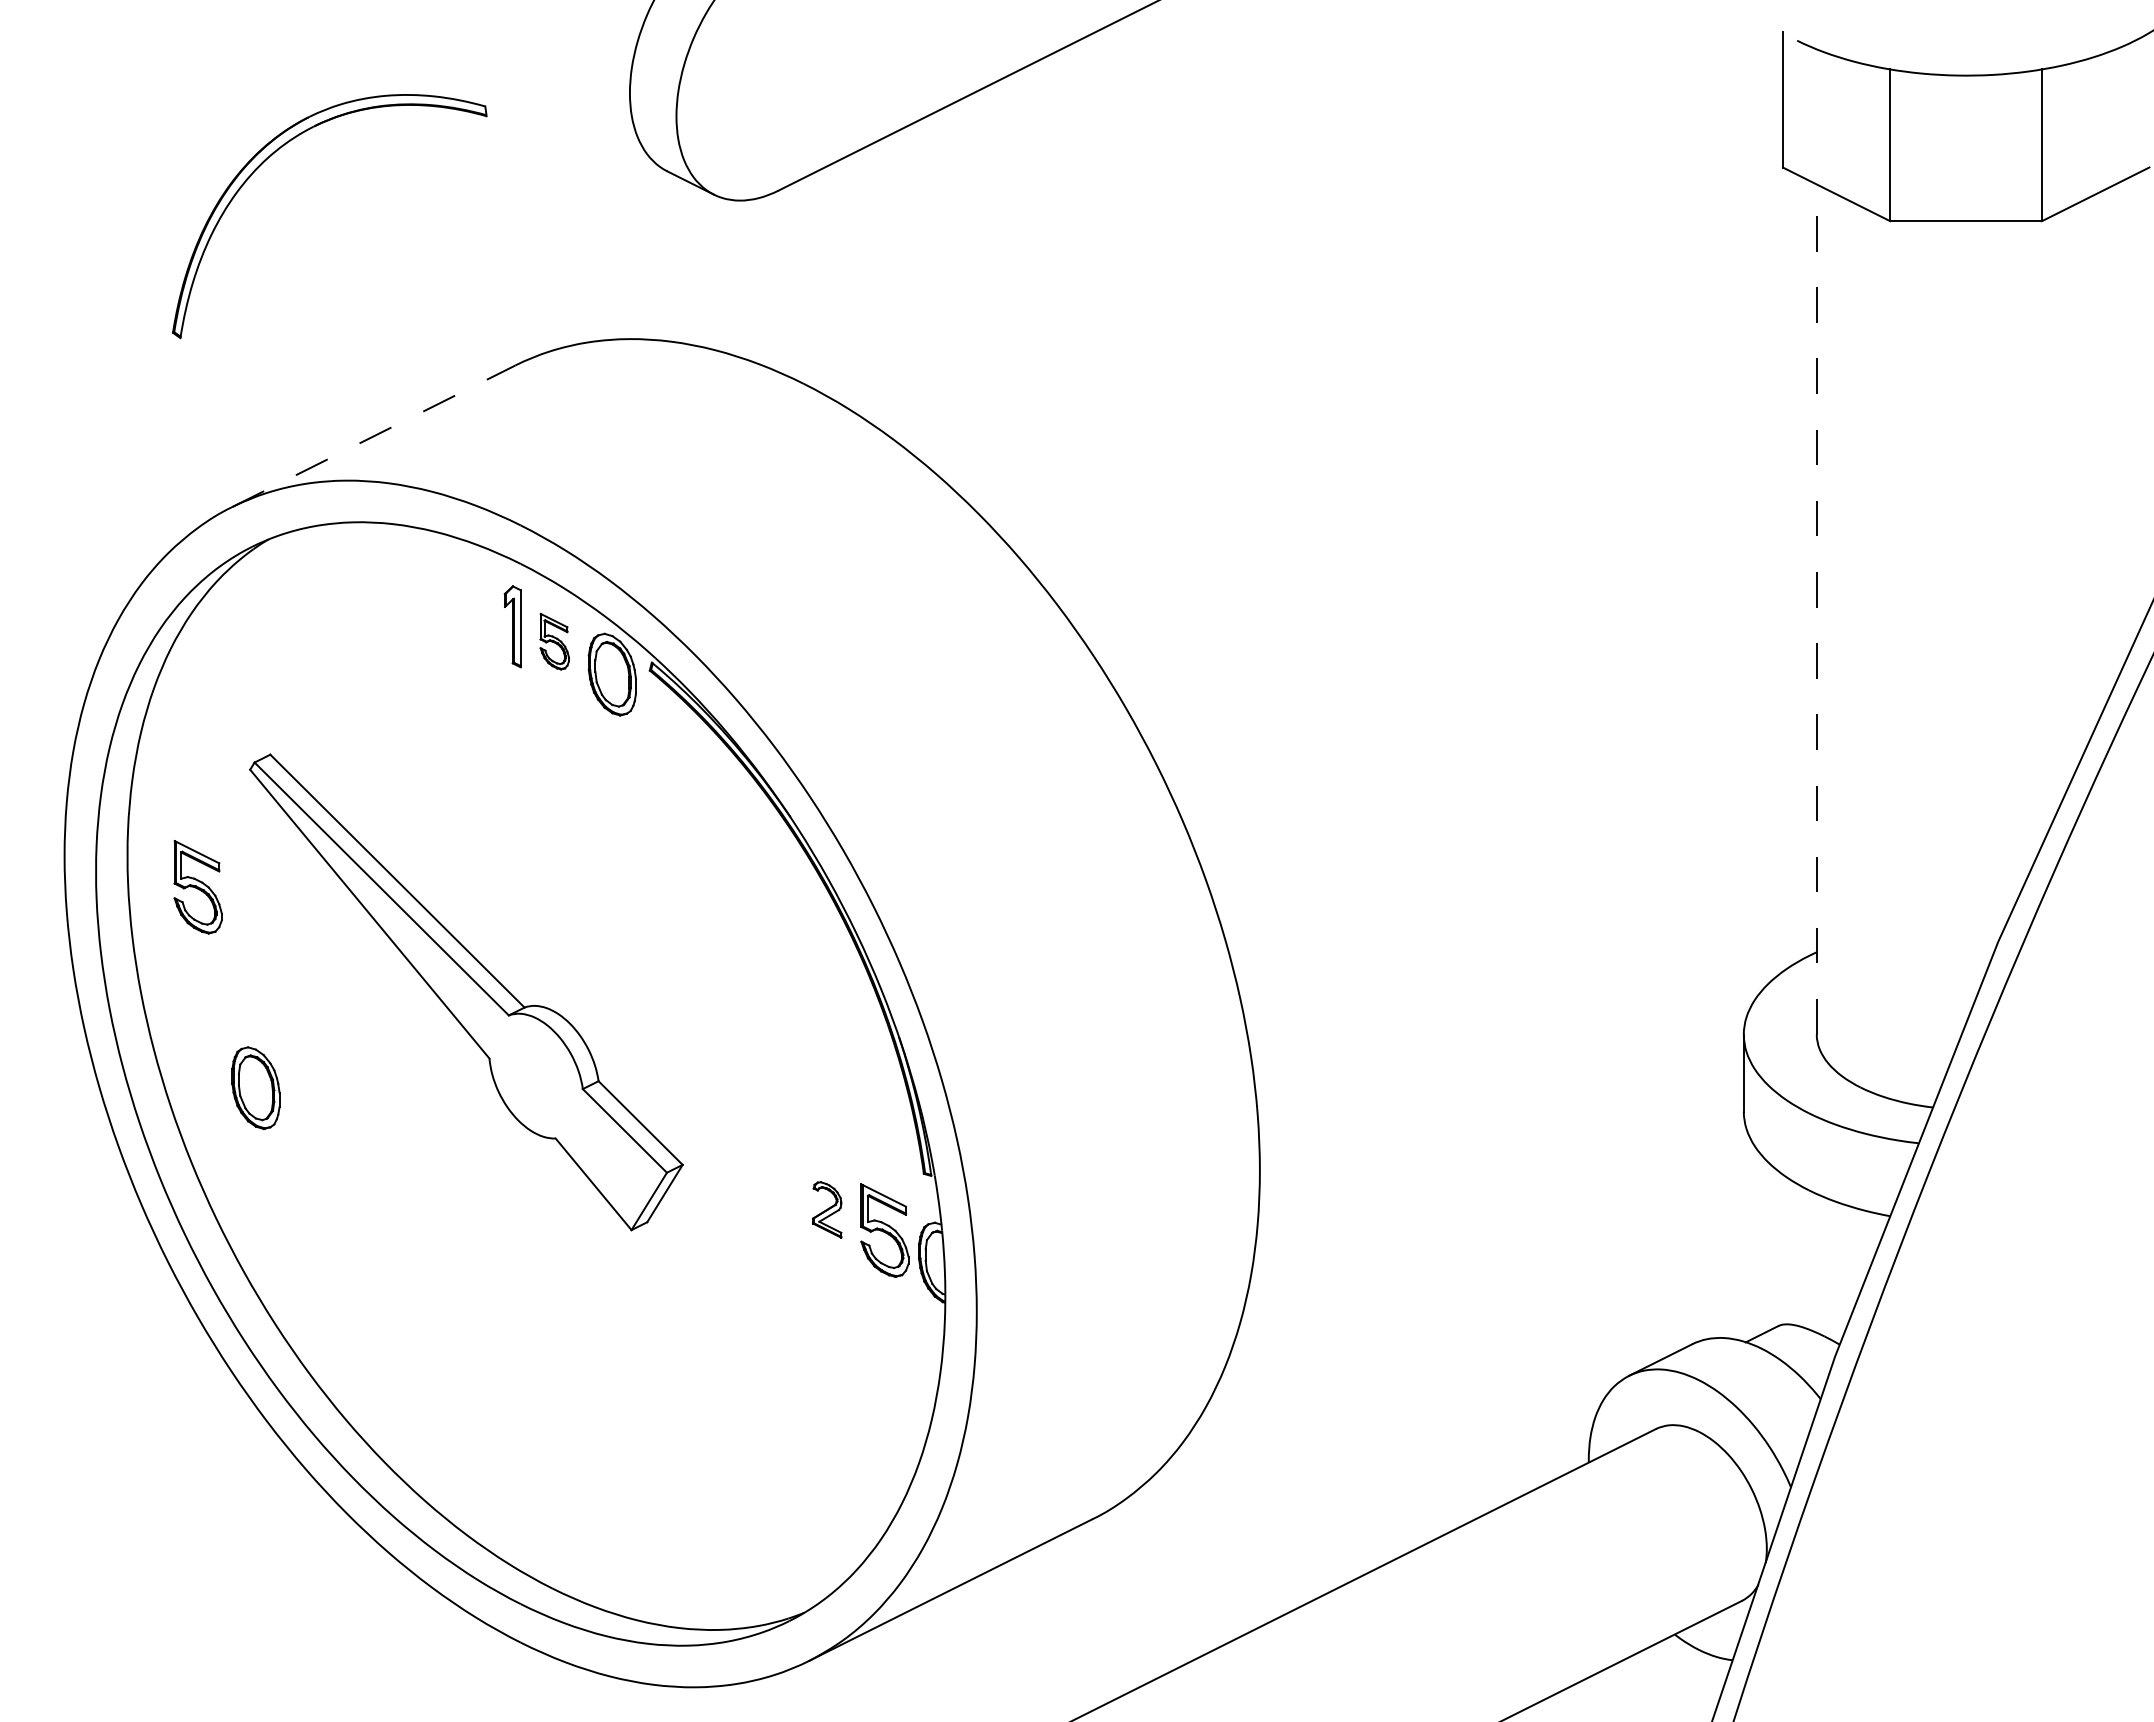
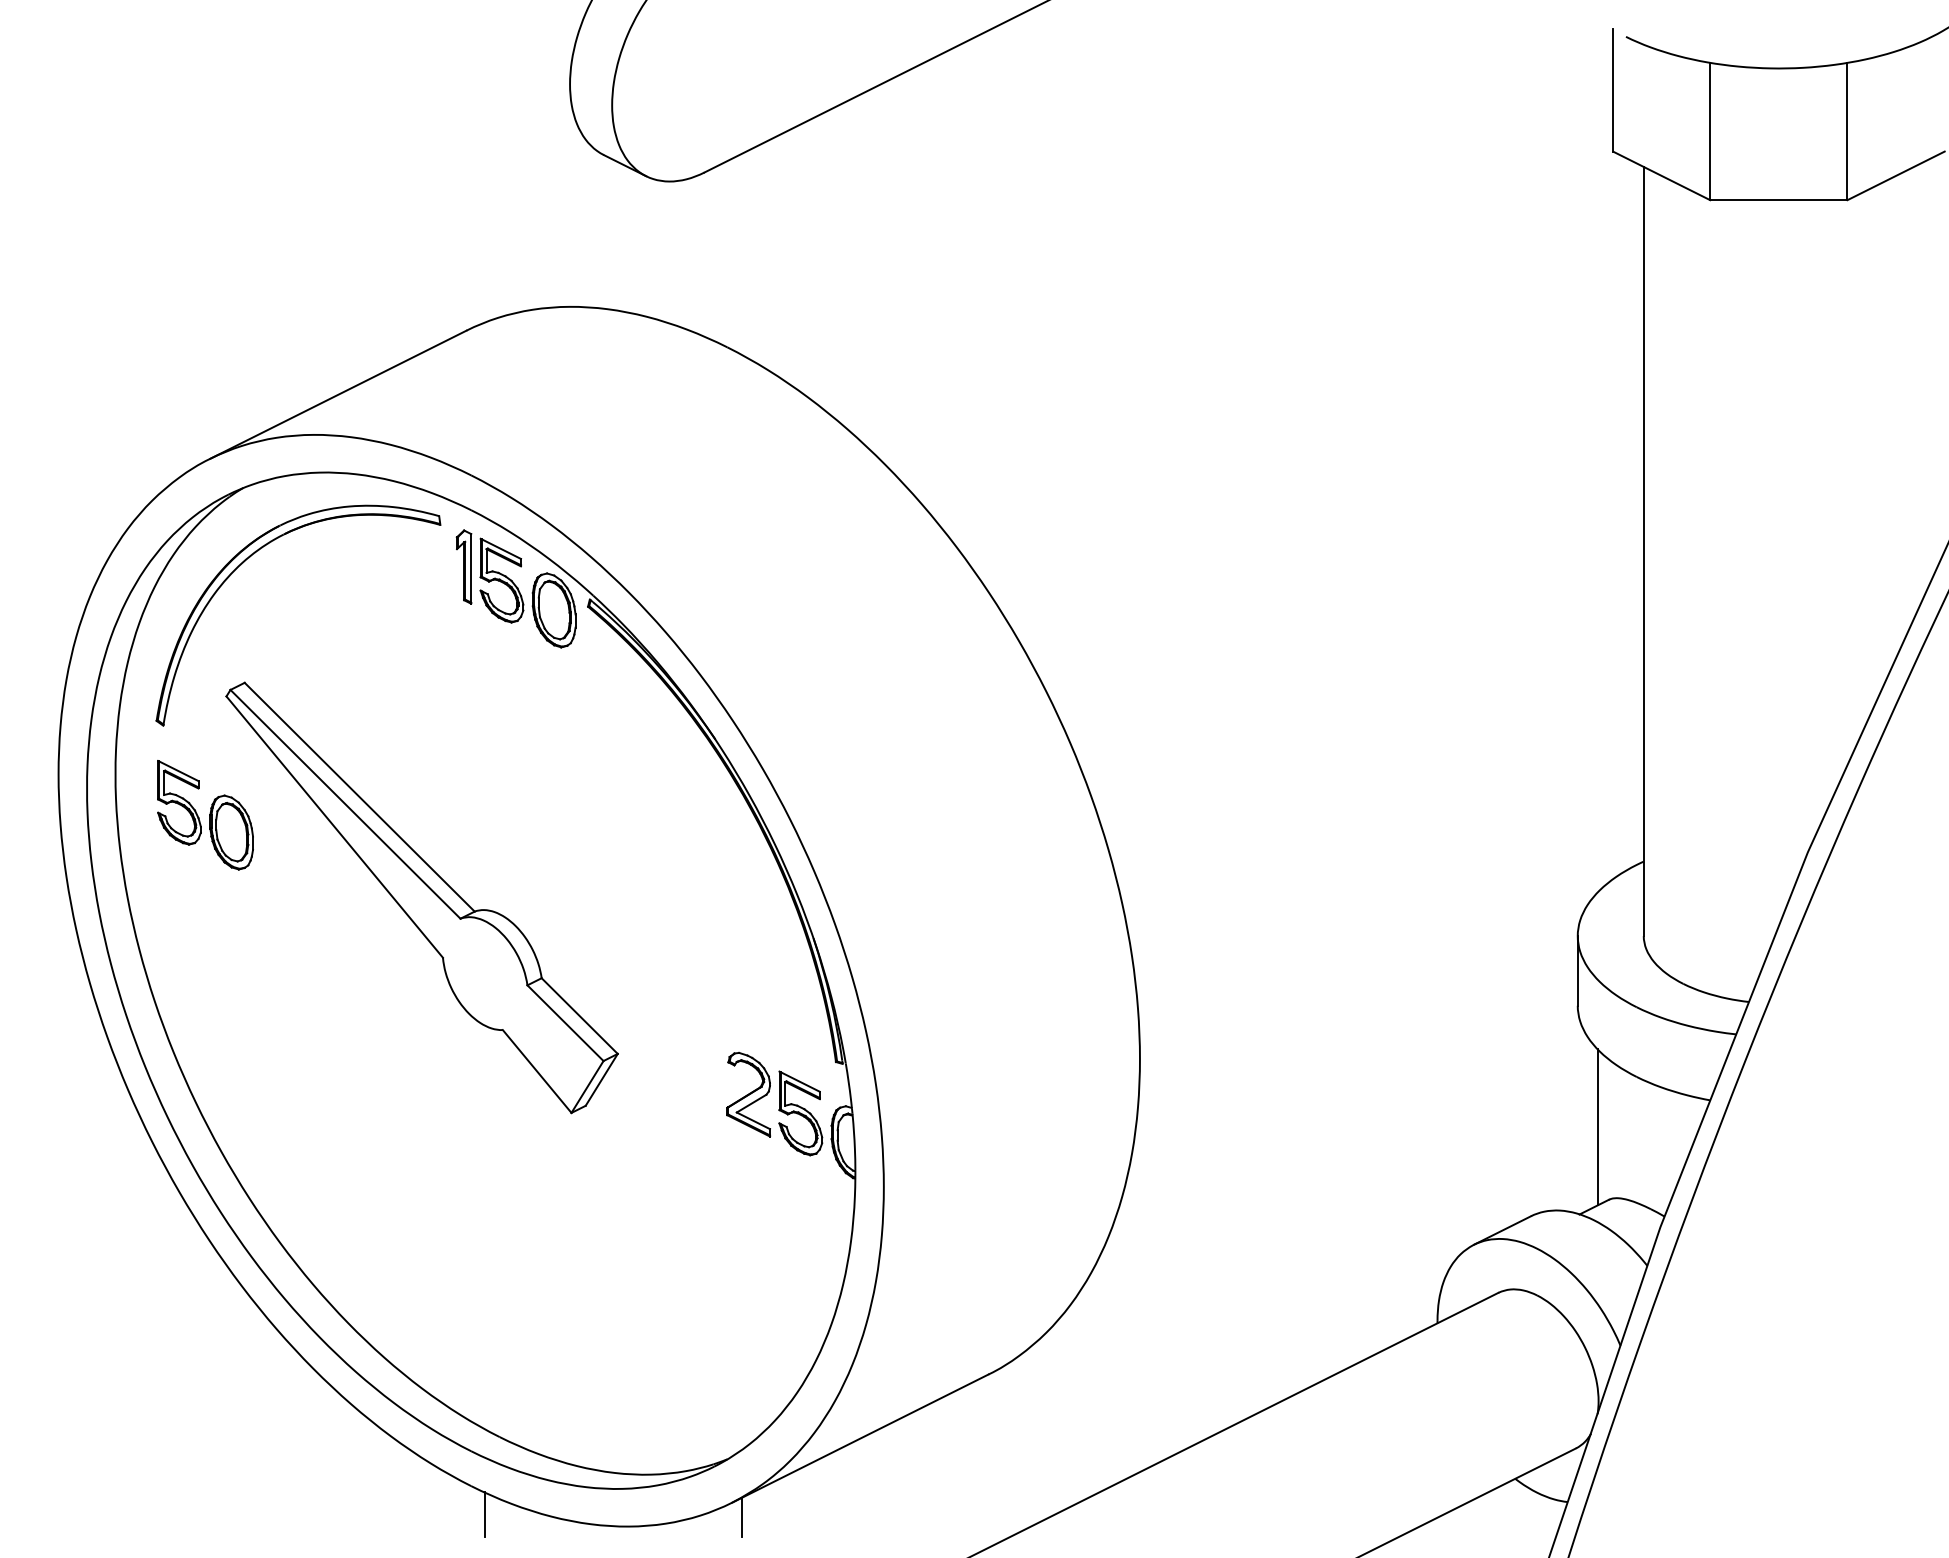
part: (277, 151) -> (251, 556), moved
line: (374, 436) -> (338, 394), dashed -> solid
line: (1816, 609) -> (1643, 551), dashed -> solid
part: (554, 641) -> (501, 580), size x1.67
part: (255, 1088) -> (231, 832), moved
part: (826, 1209) -> (747, 1094), size x1.67
line: (1766, 1245) -> (1598, 1126), added
line: (536, 1673) -> (485, 1514), added
line: (819, 1676) -> (741, 1516), added

